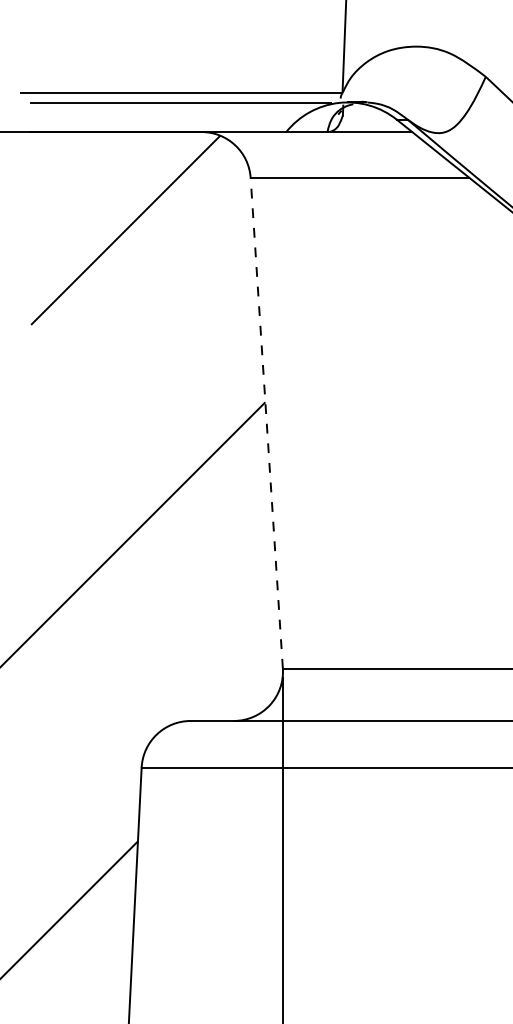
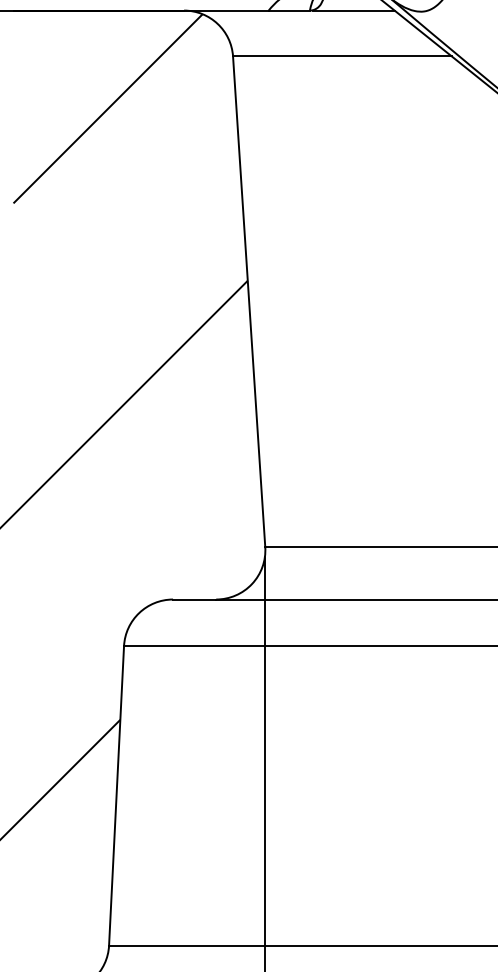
line: (266, 423) -> (248, 302), dashed -> solid

